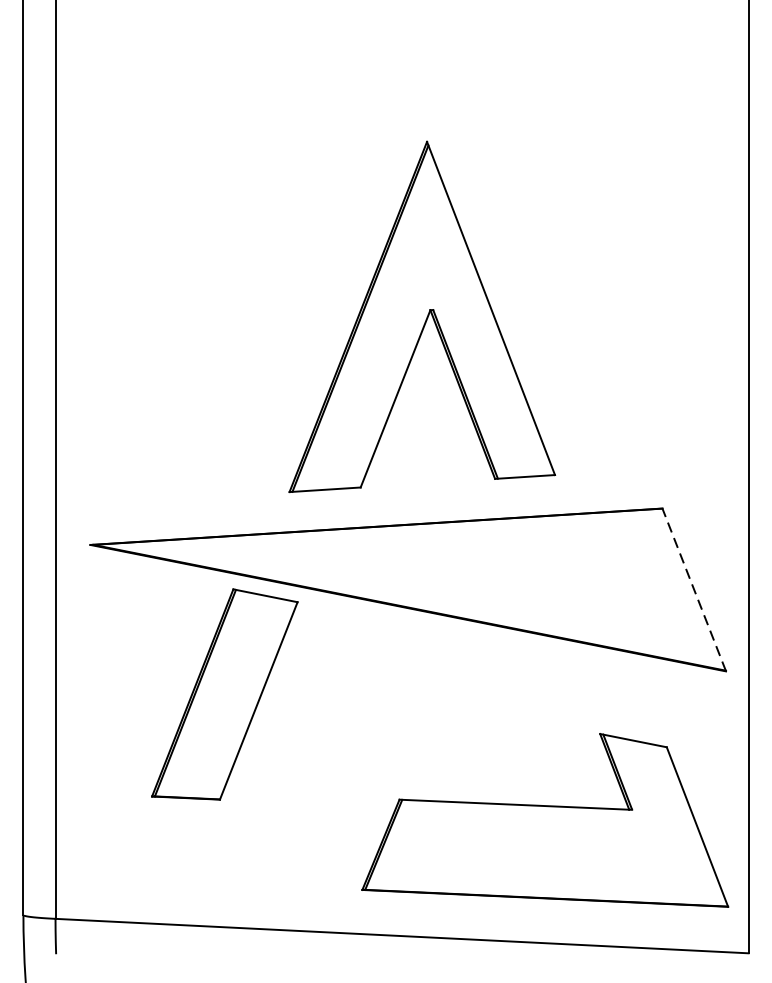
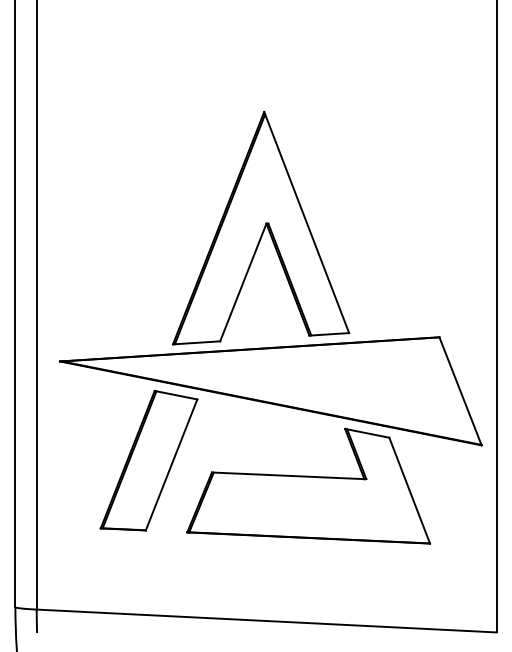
part: (422, 315) -> (261, 227), moved
line: (694, 588) -> (460, 390), dashed -> solid
part: (544, 819) -> (308, 485), moved

